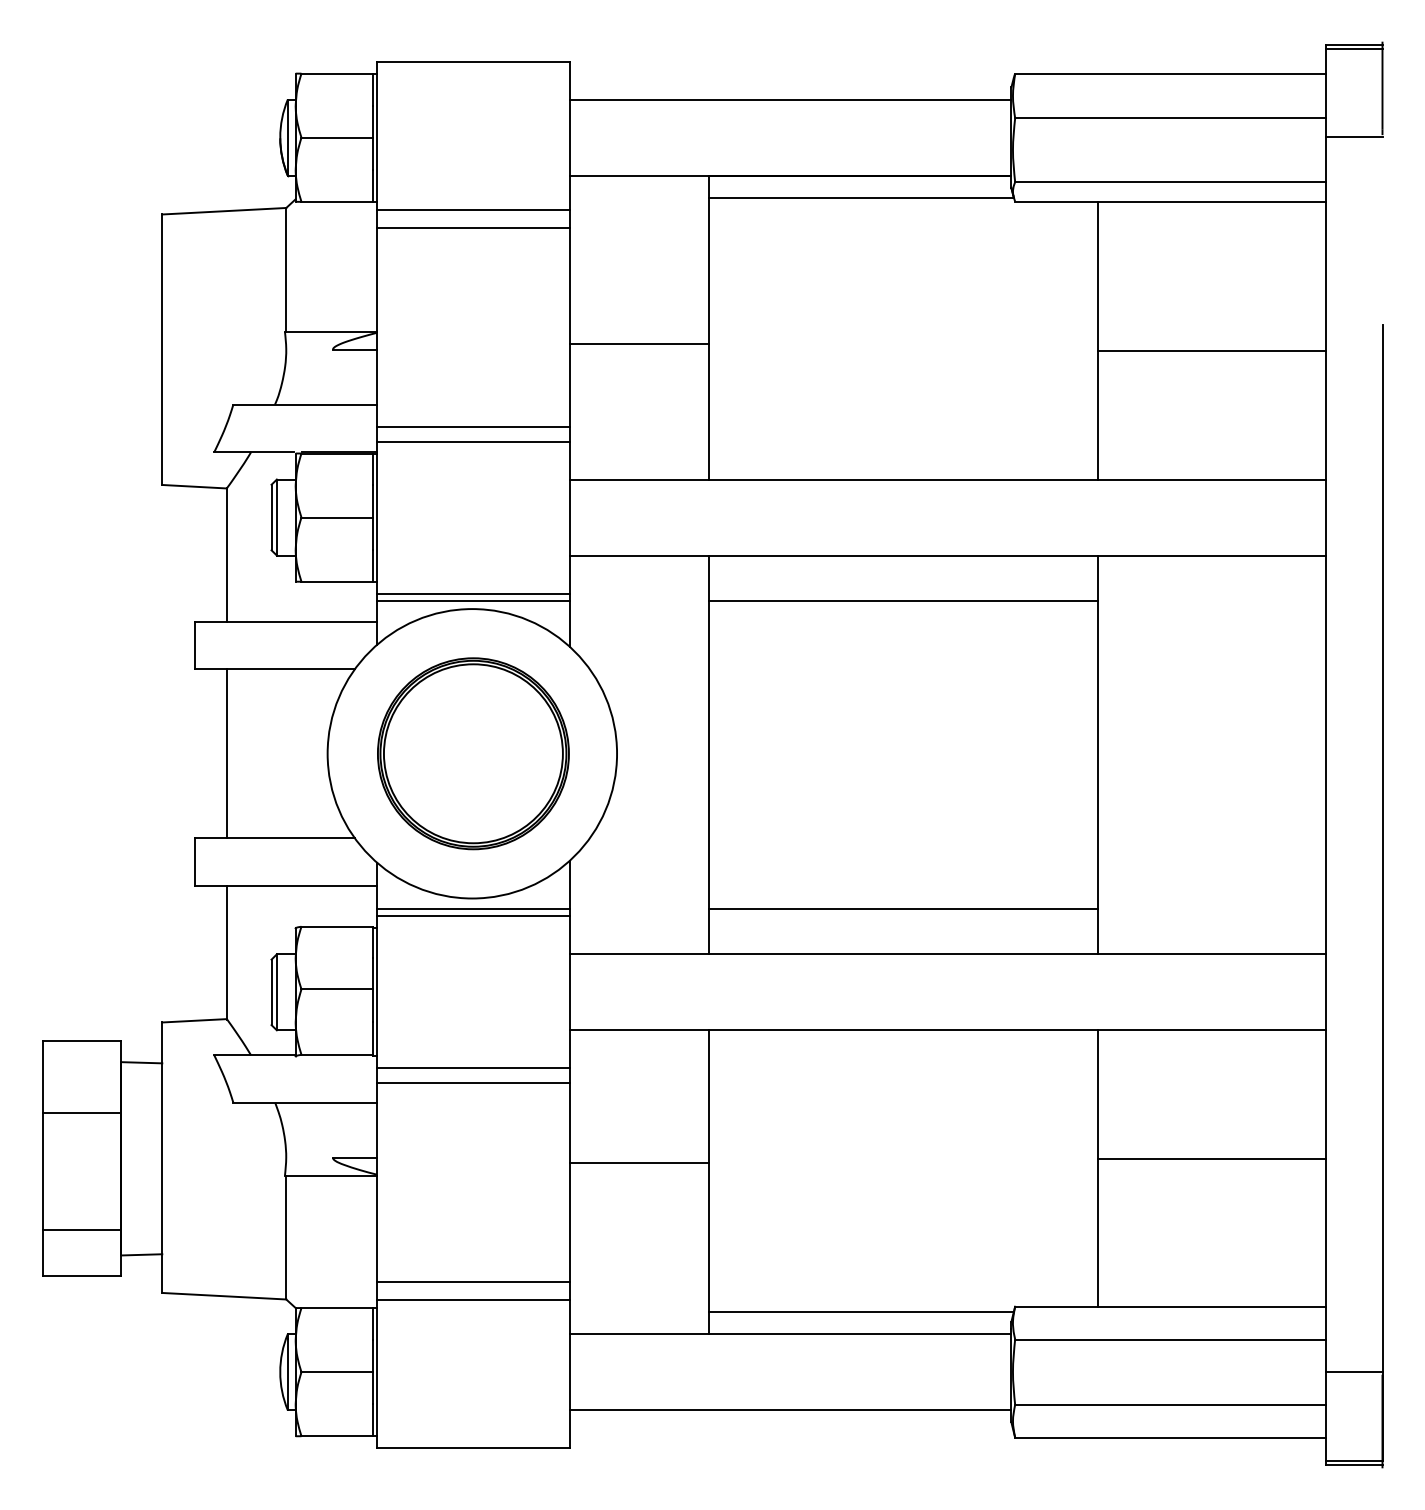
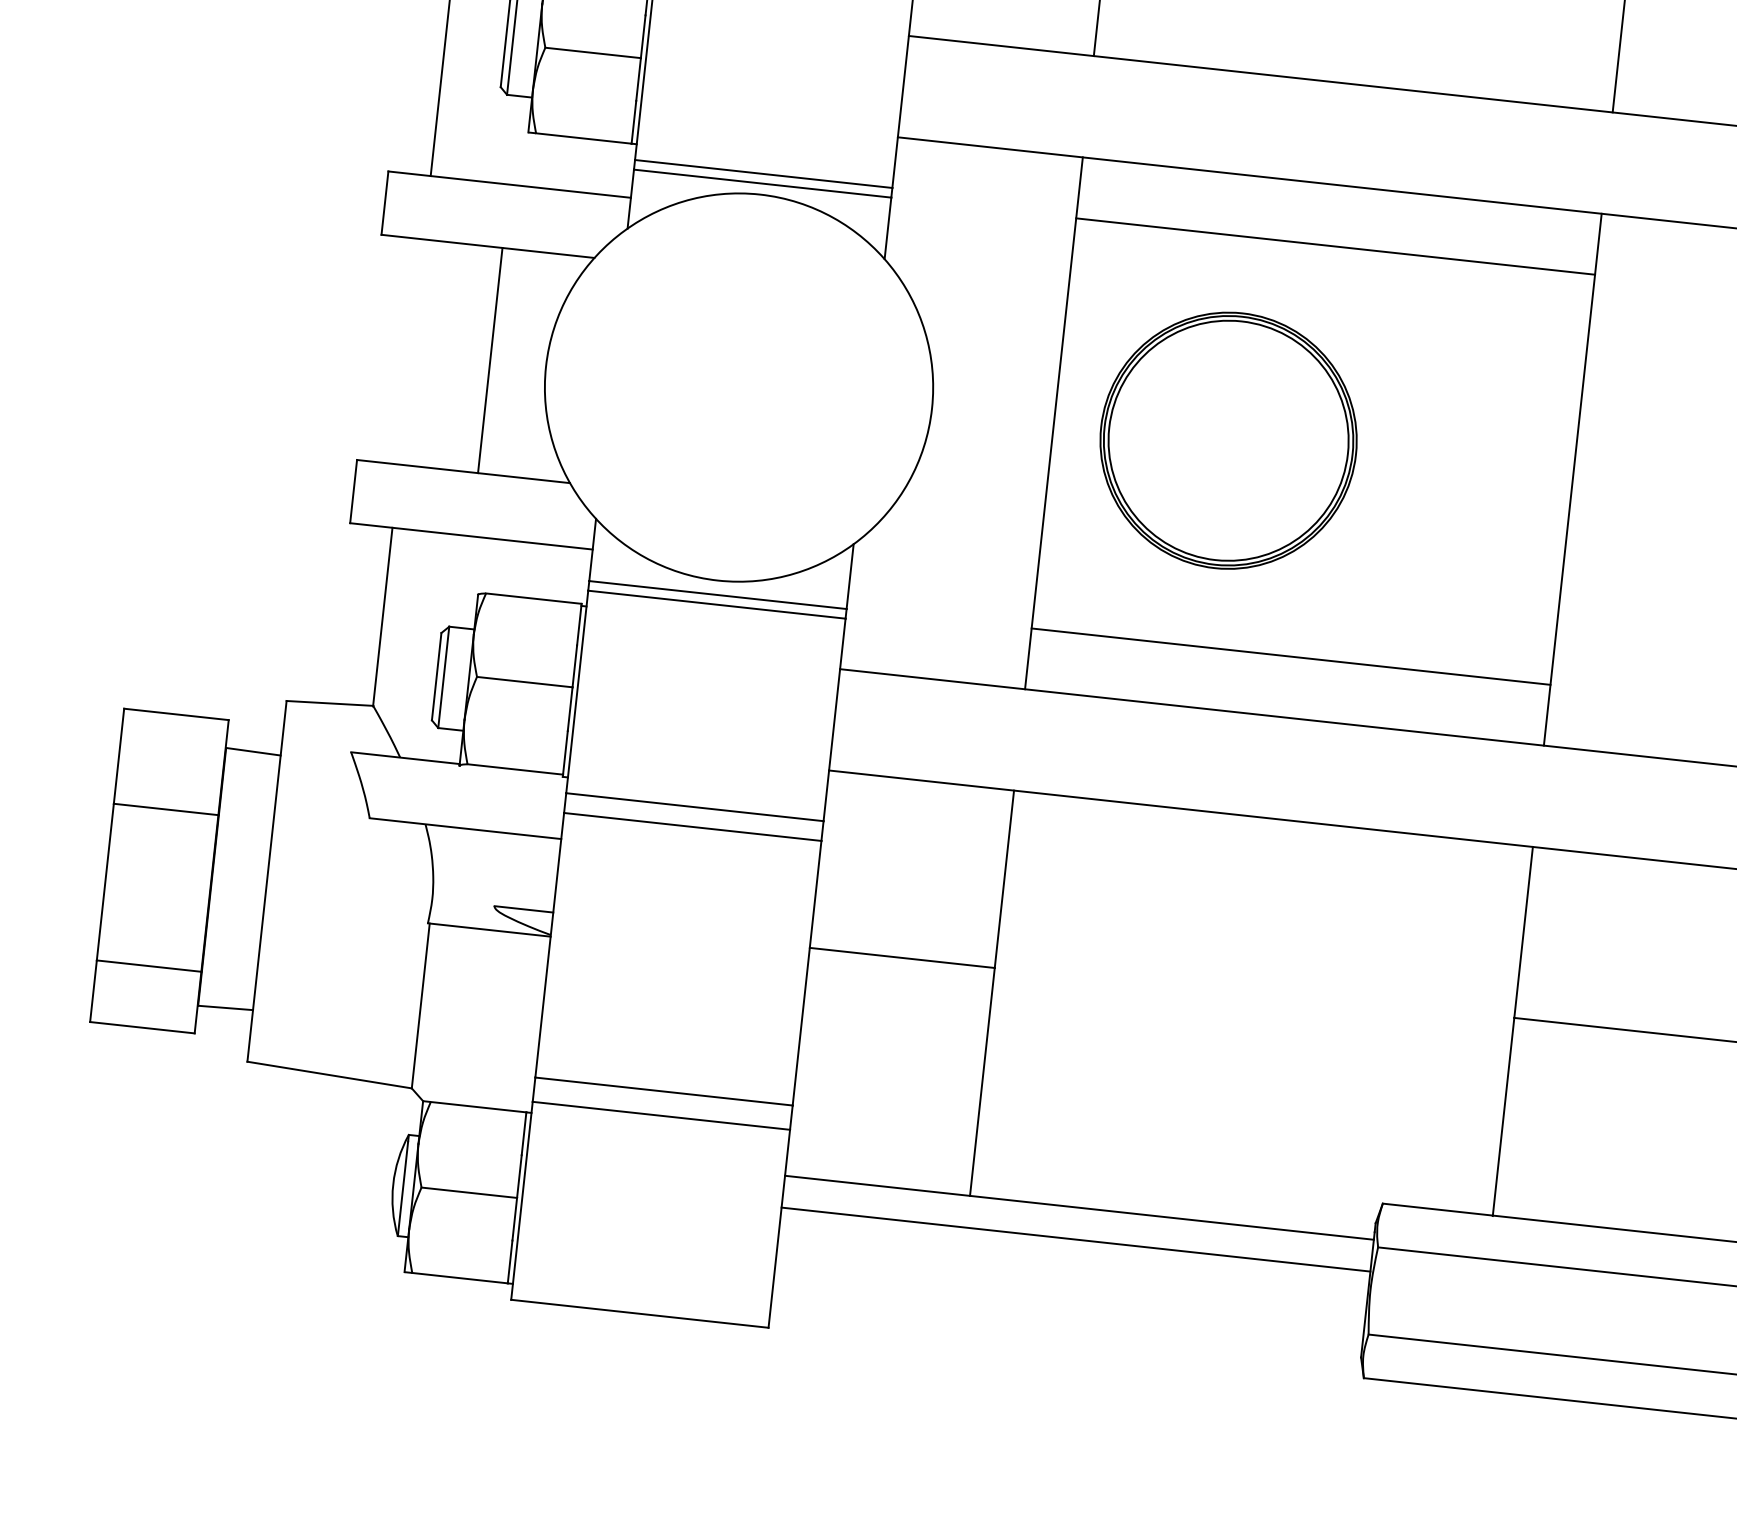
line: (226, 753) -> (489, 360), moved
part: (473, 753) -> (1228, 440), moved
line: (860, 1312) -> (1175, 1188), removed
line: (790, 1410) -> (1075, 1240), moved

